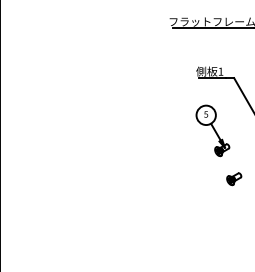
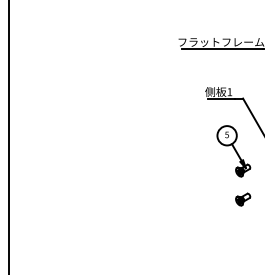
part: (212, 131) -> (233, 151), moved

